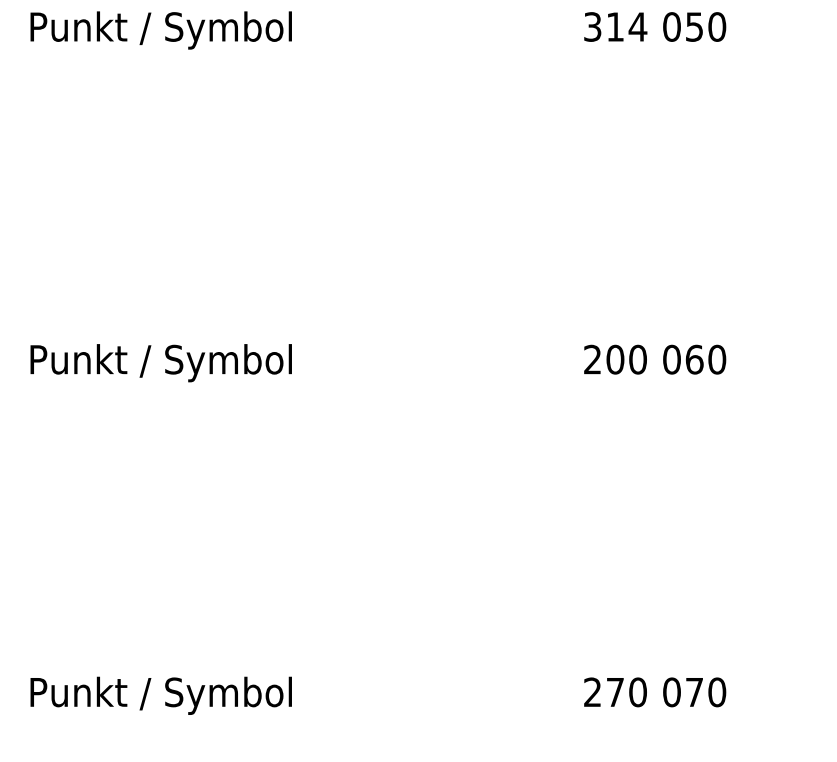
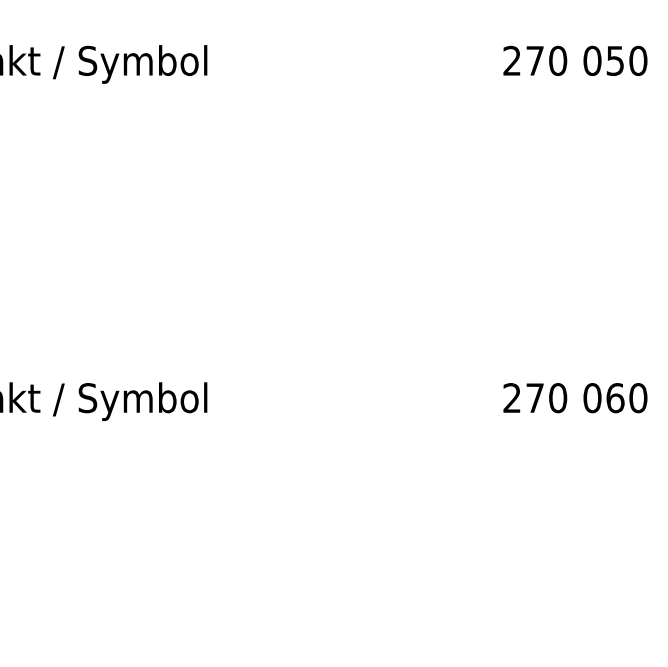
text: (615, 26) -> (535, 60), 314 -> 270
text: (615, 359) -> (535, 397), 200 -> 270

